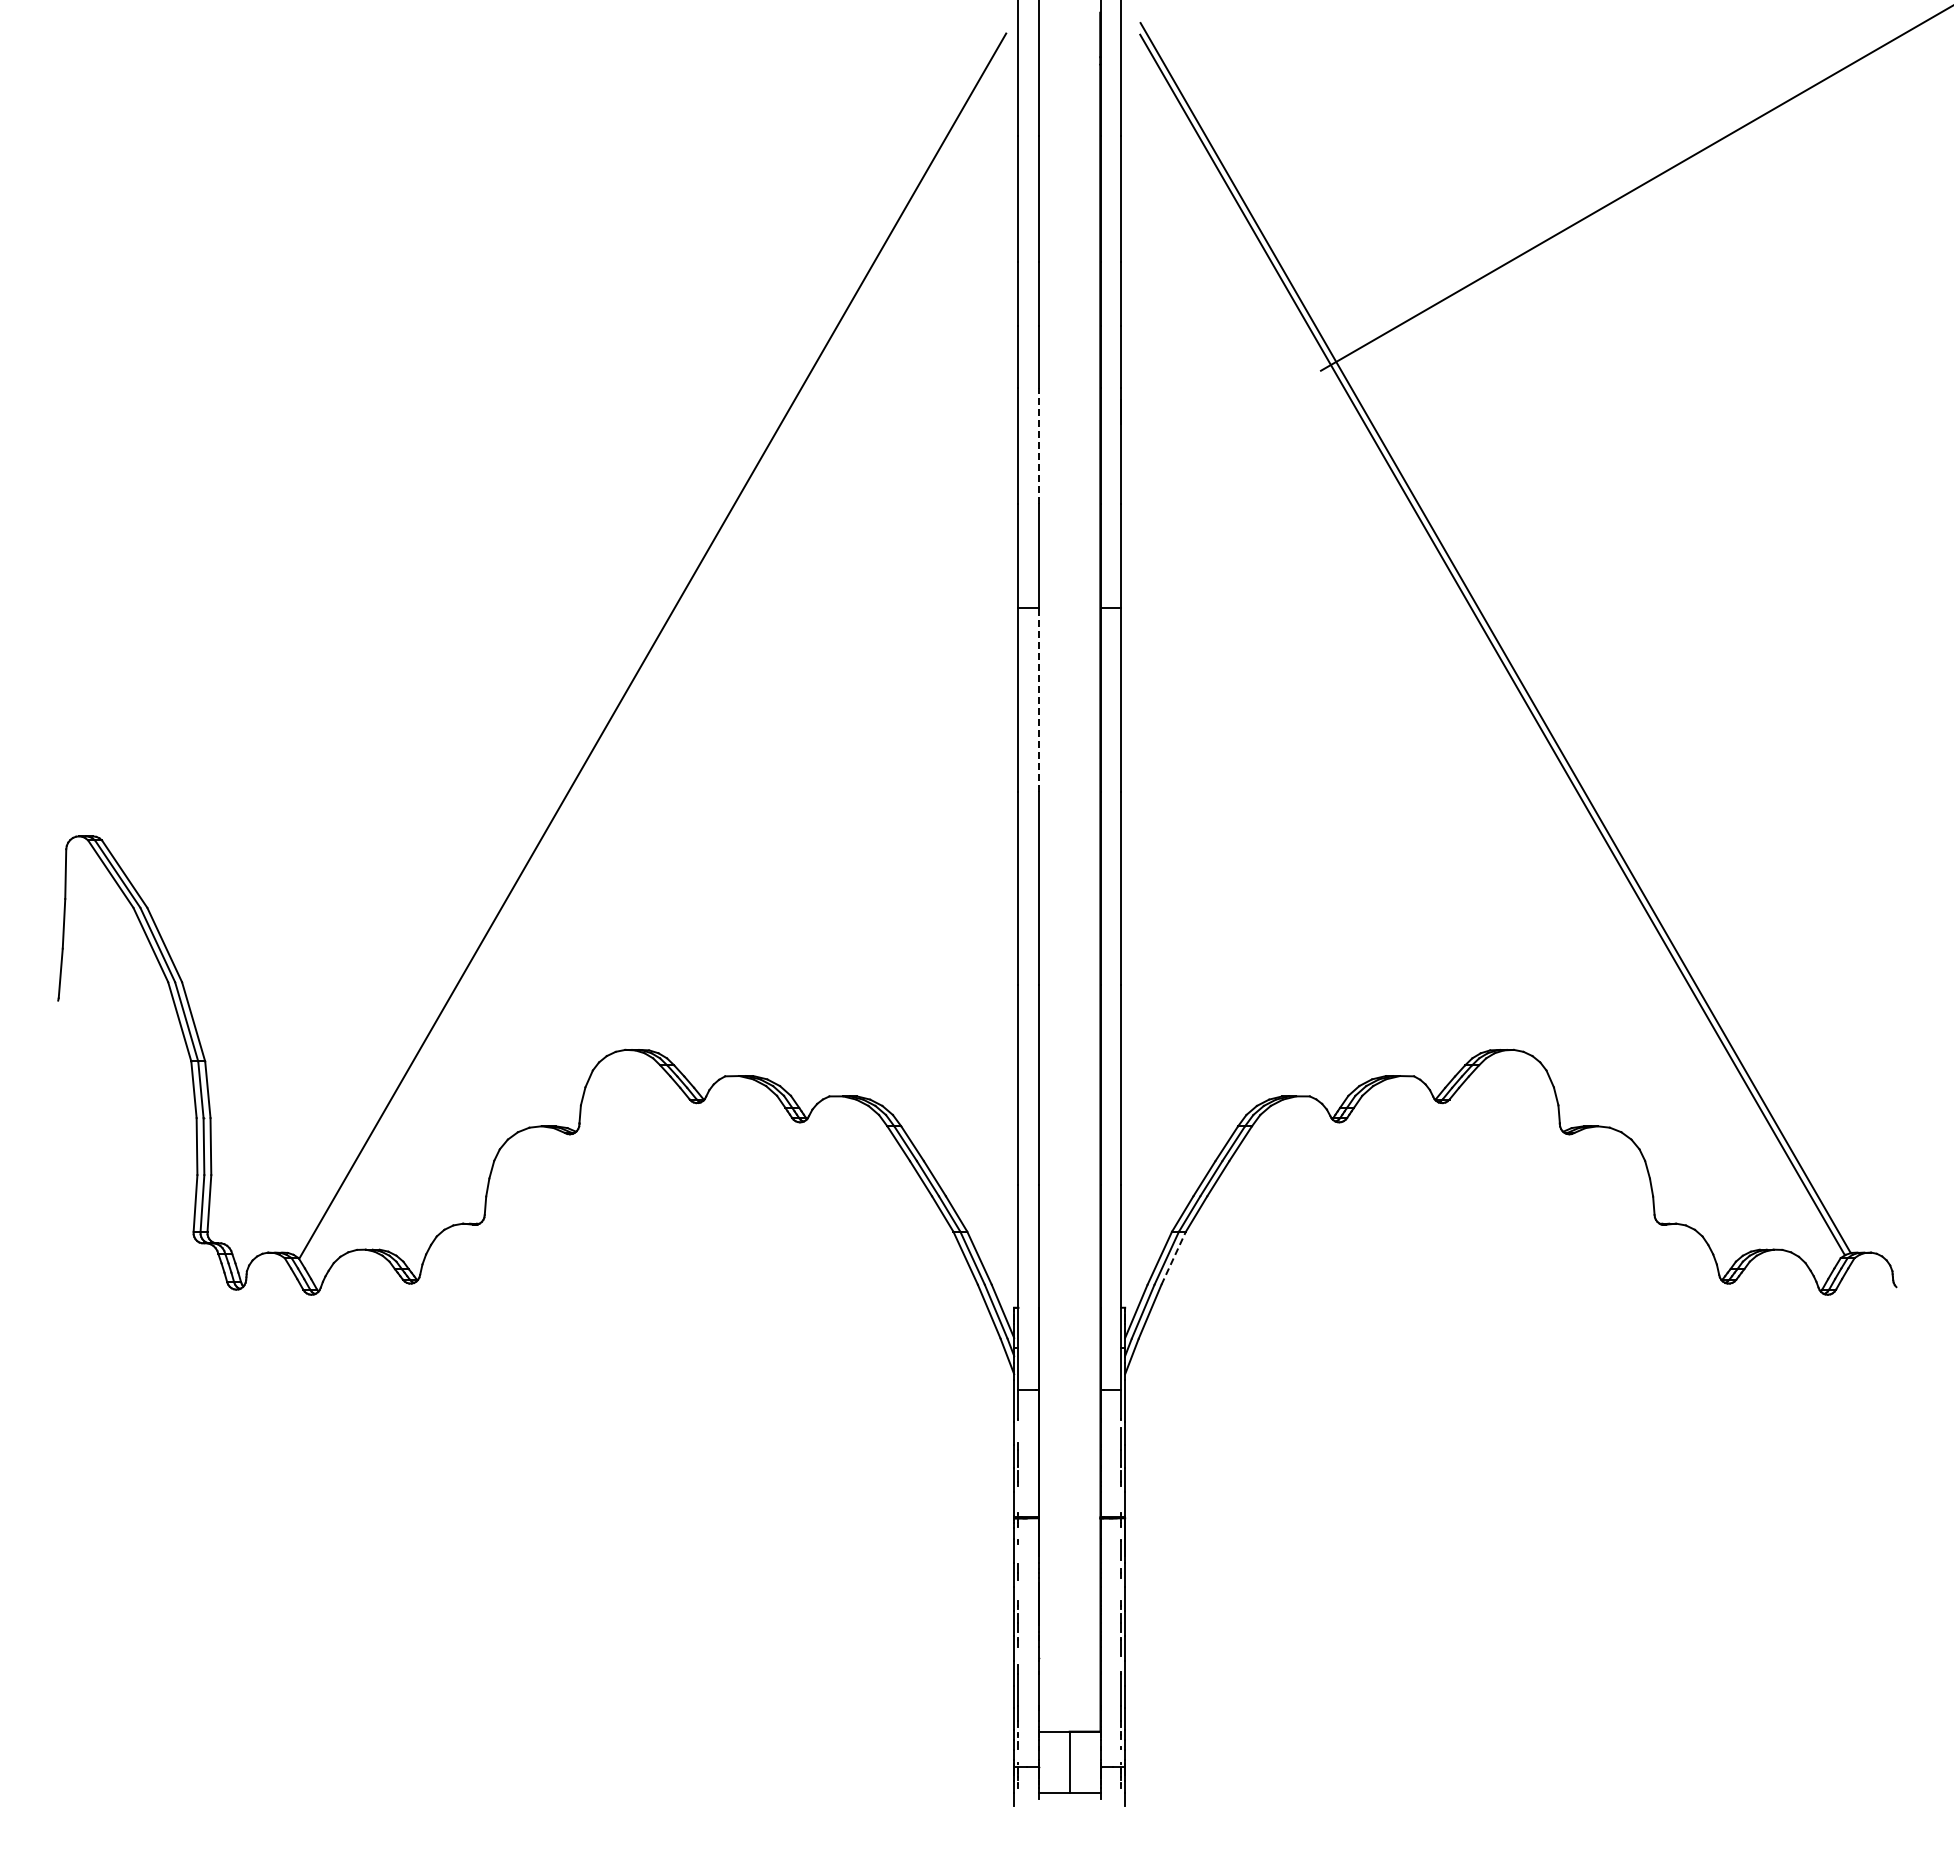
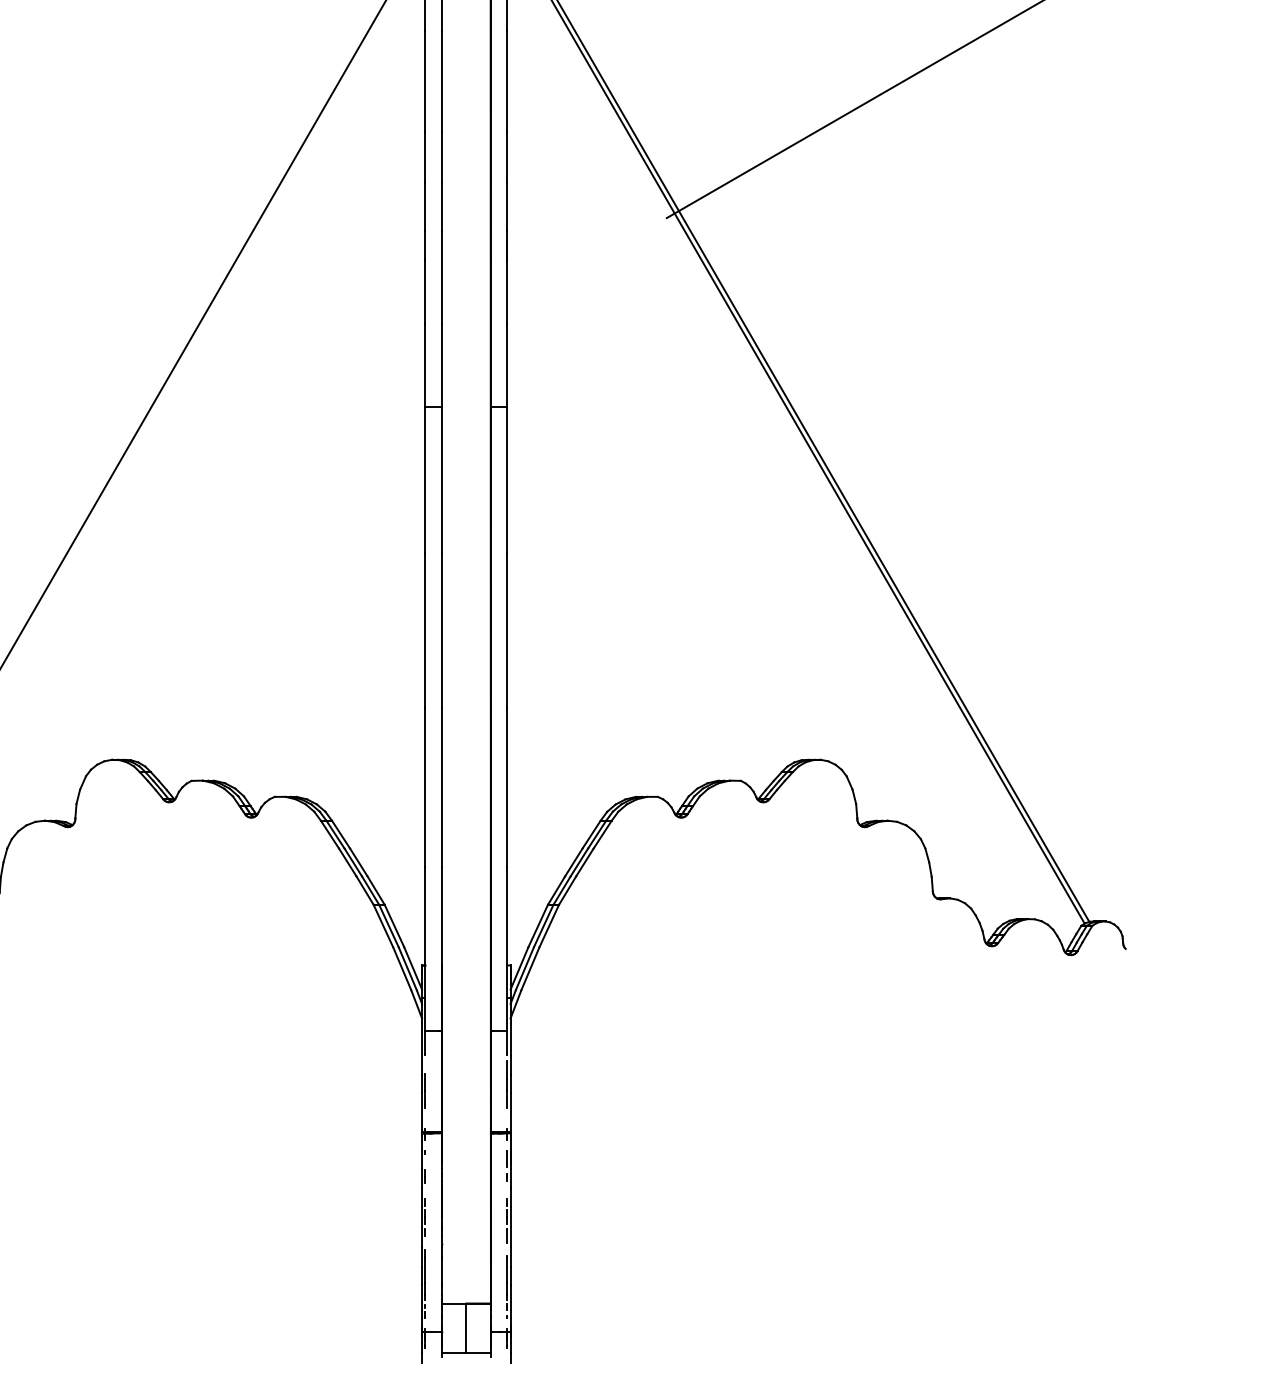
line: (1038, 445) -> (441, 277), dashed -> solid
line: (1038, 699) -> (441, 480), dashed -> solid
line: (1173, 1257) -> (549, 925), dashed -> solid

